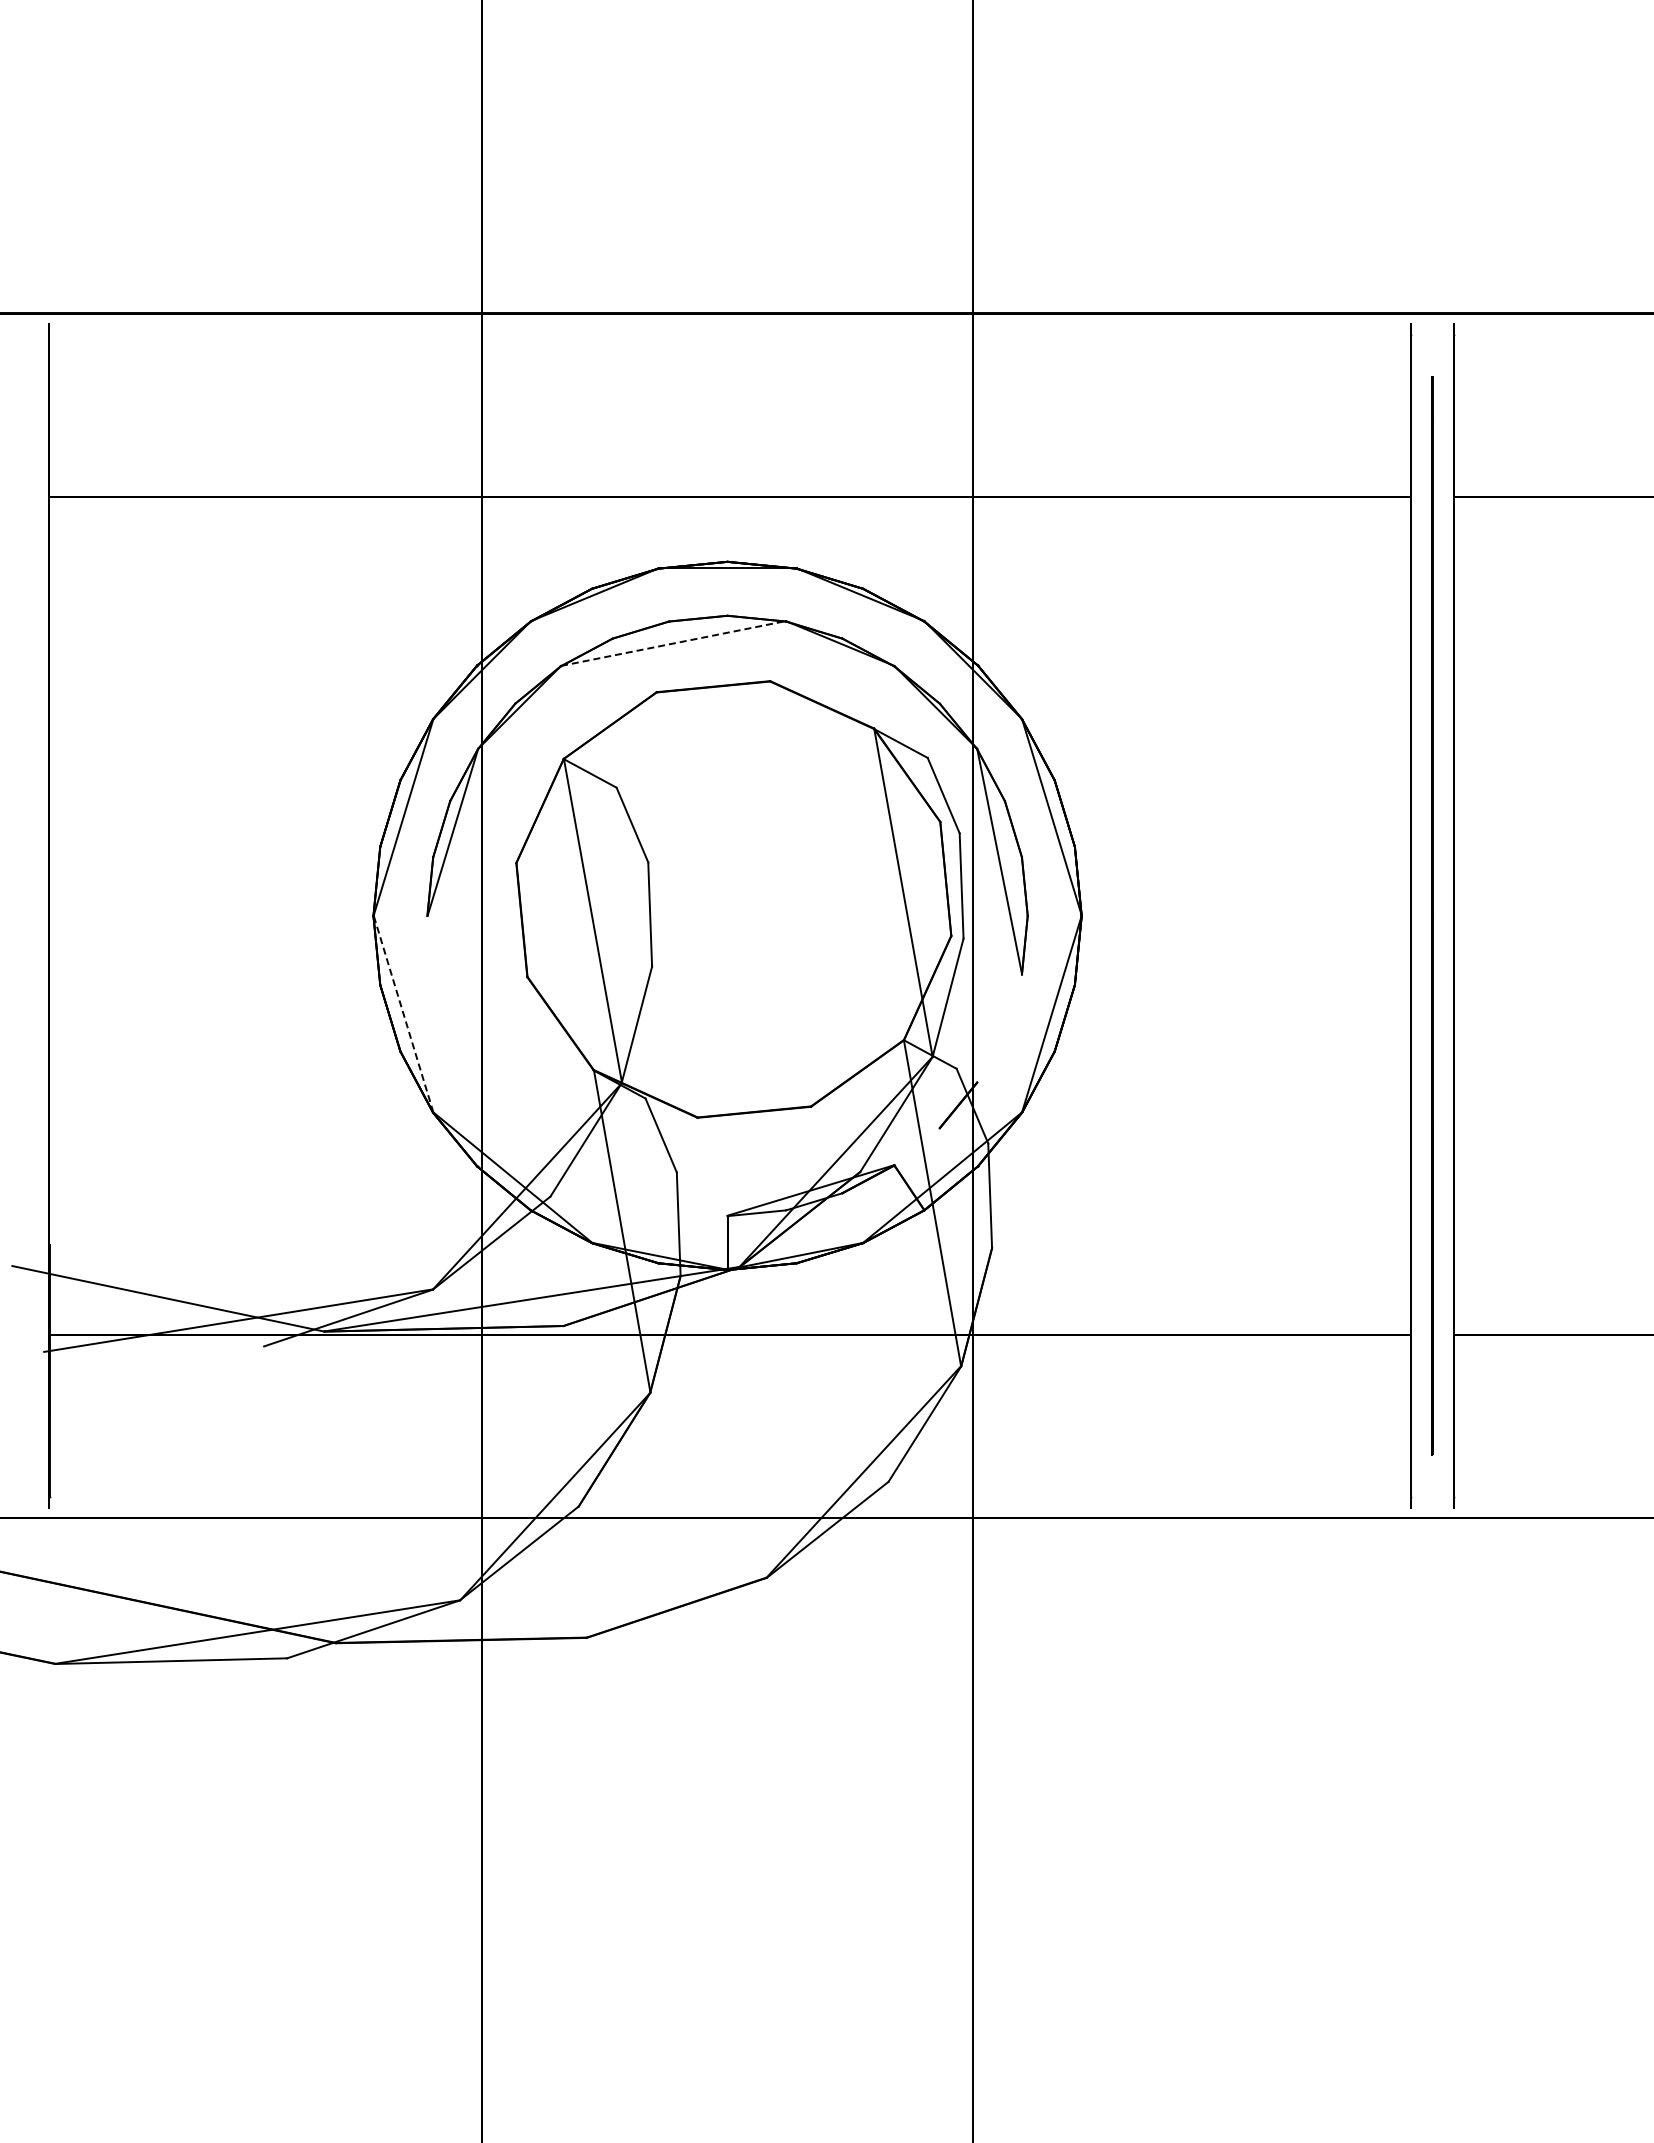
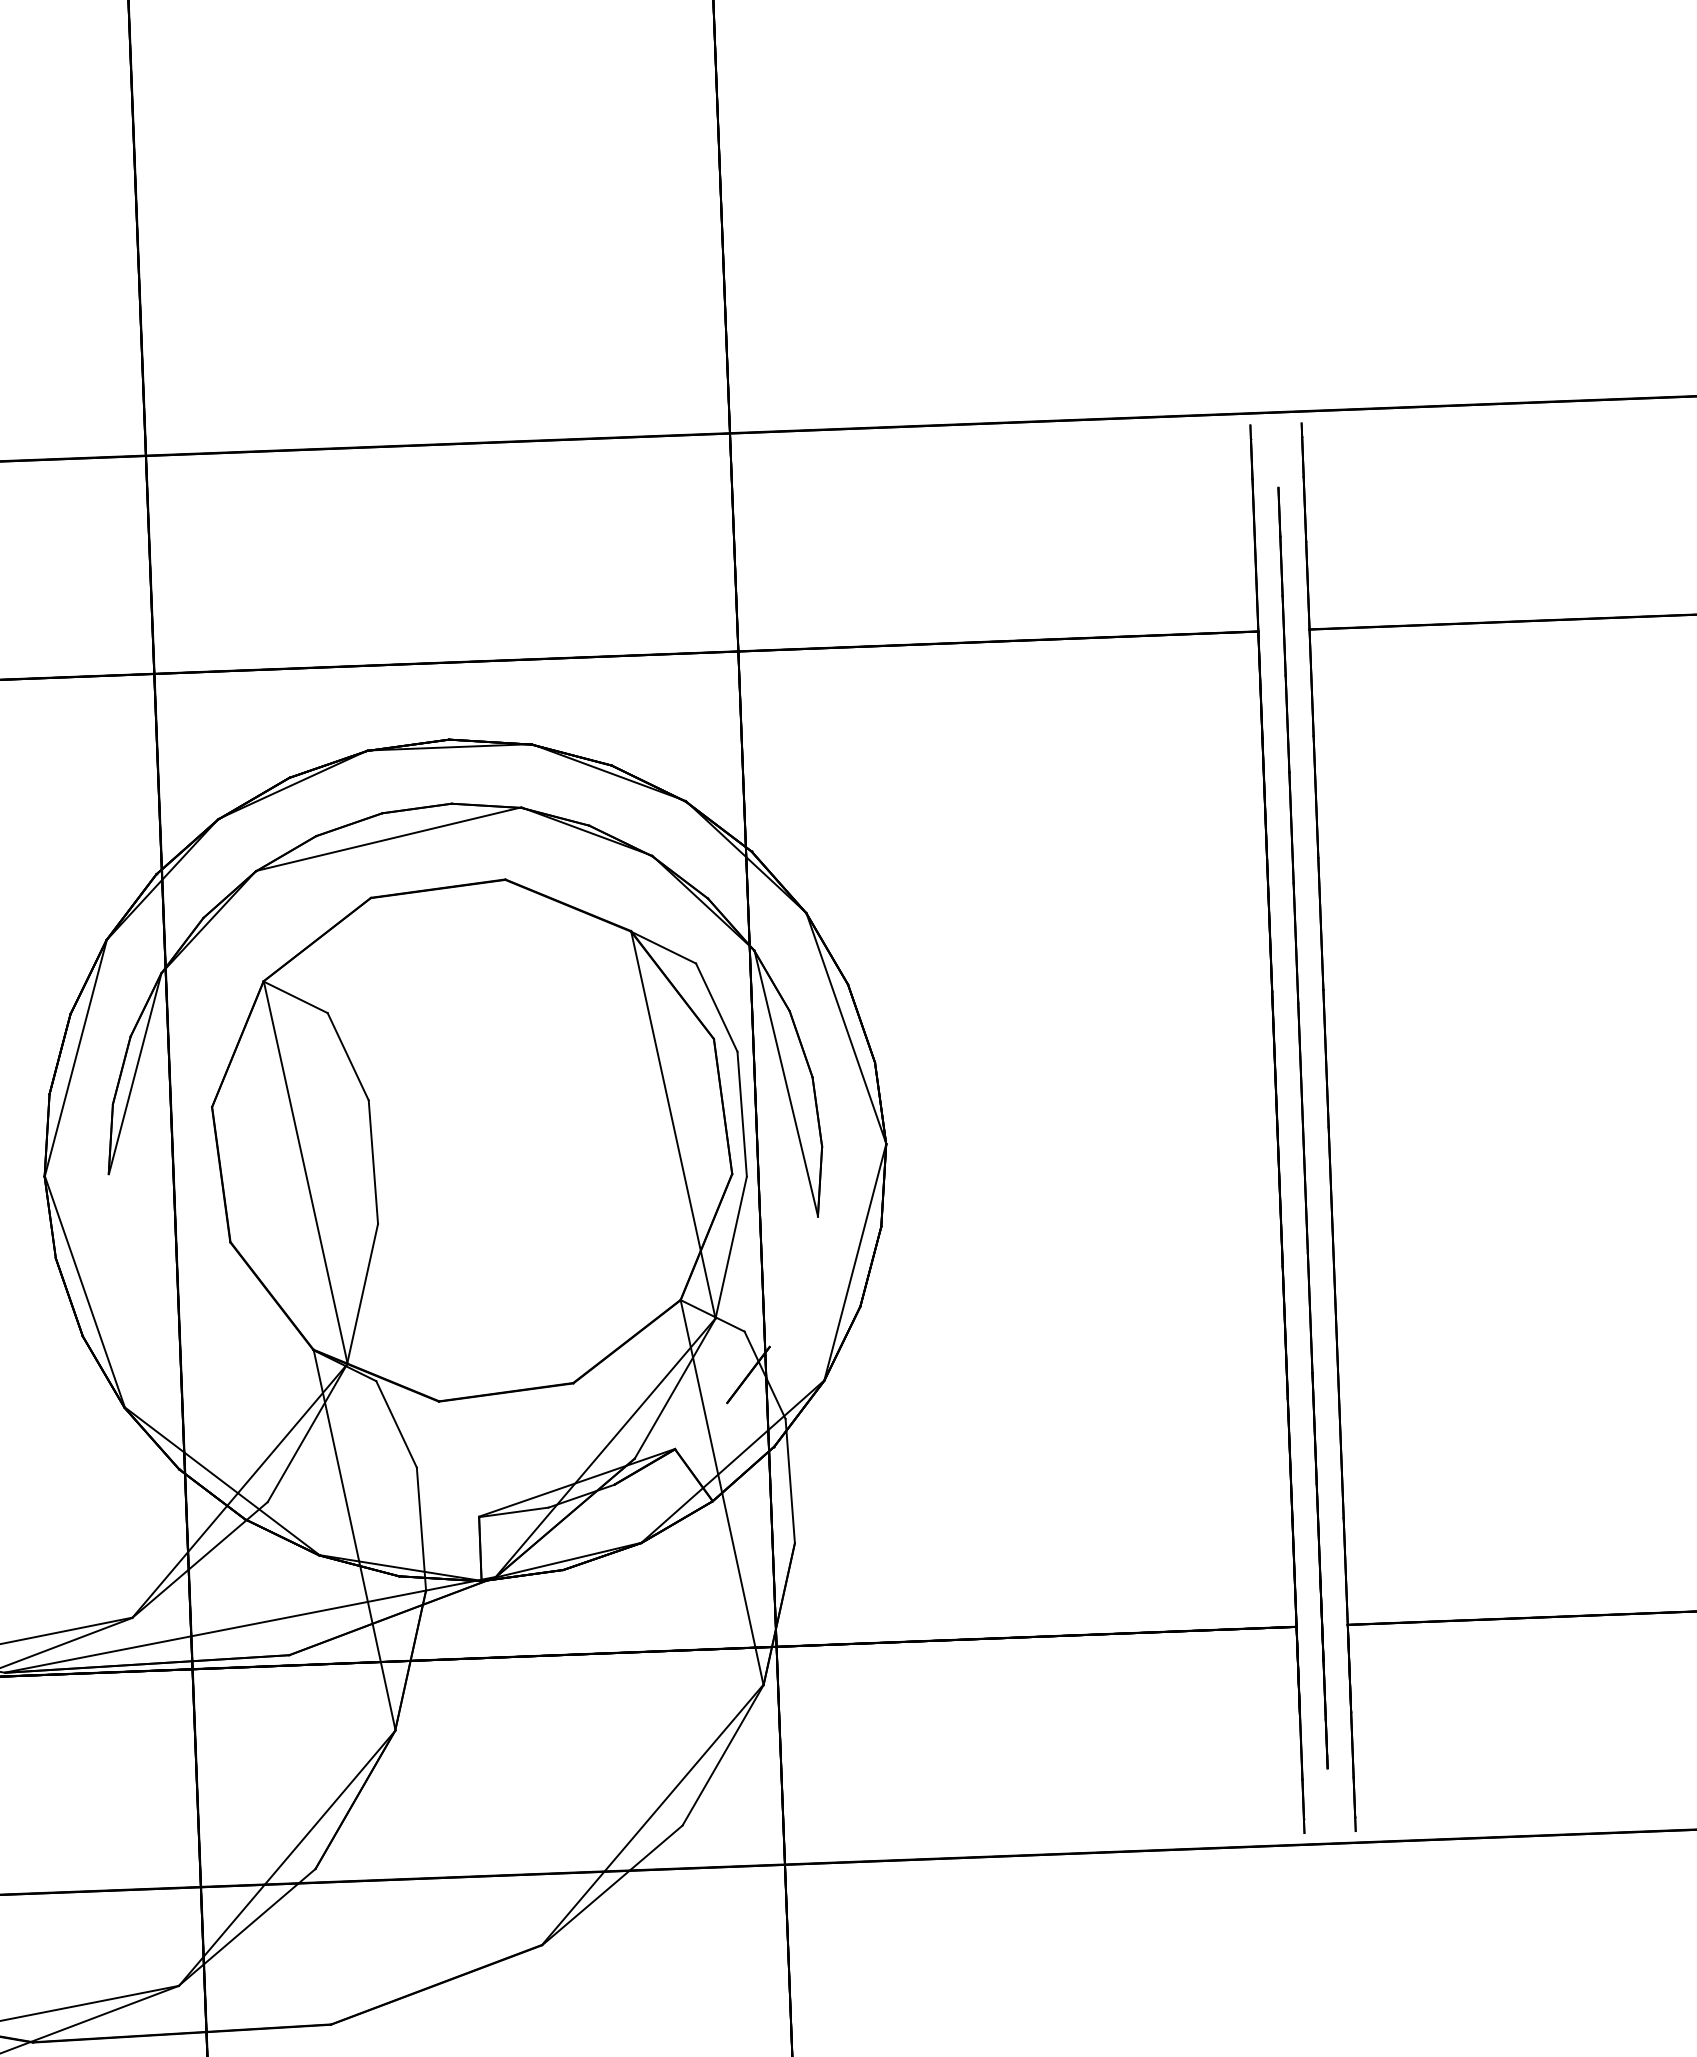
line: (673, 643) -> (388, 839), dashed -> solid
line: (403, 1014) -> (84, 1292), dashed -> solid

